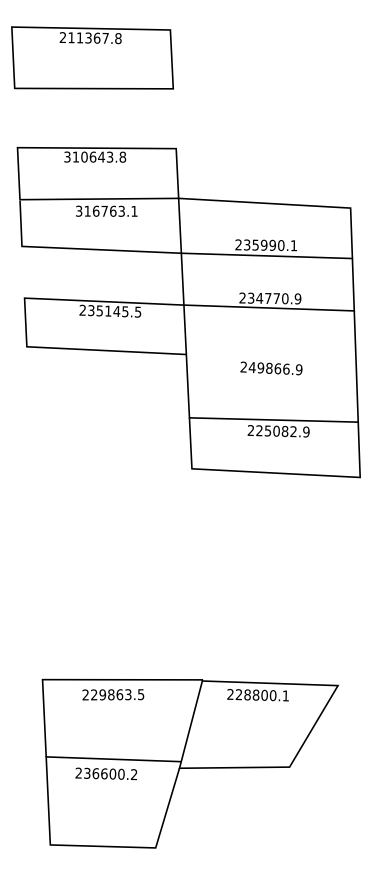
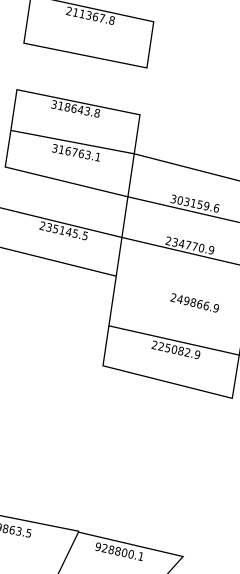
text: (84, 157) -> (67, 107), 310643.8 -> 318643.8
text: (266, 245) -> (195, 203), 235990.1 -> 303159.6
text: (271, 368) -> (194, 303), moved
text: (230, 694) -> (98, 546), 228800.1 -> 928800.1

